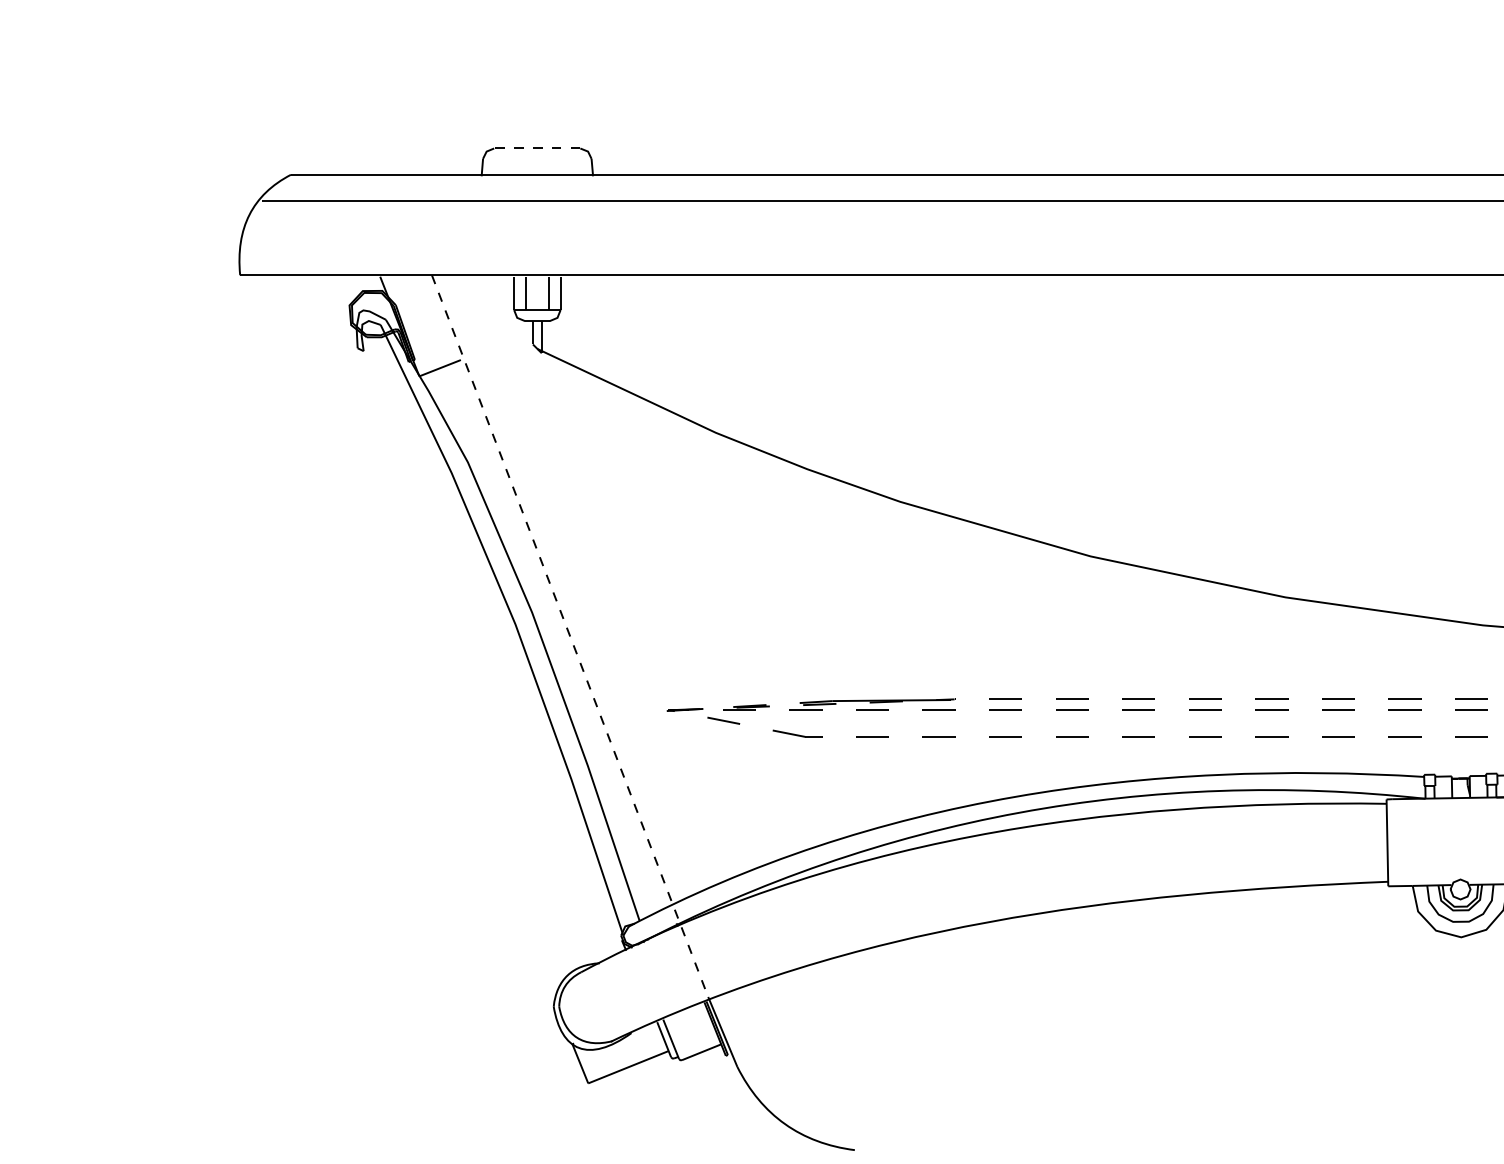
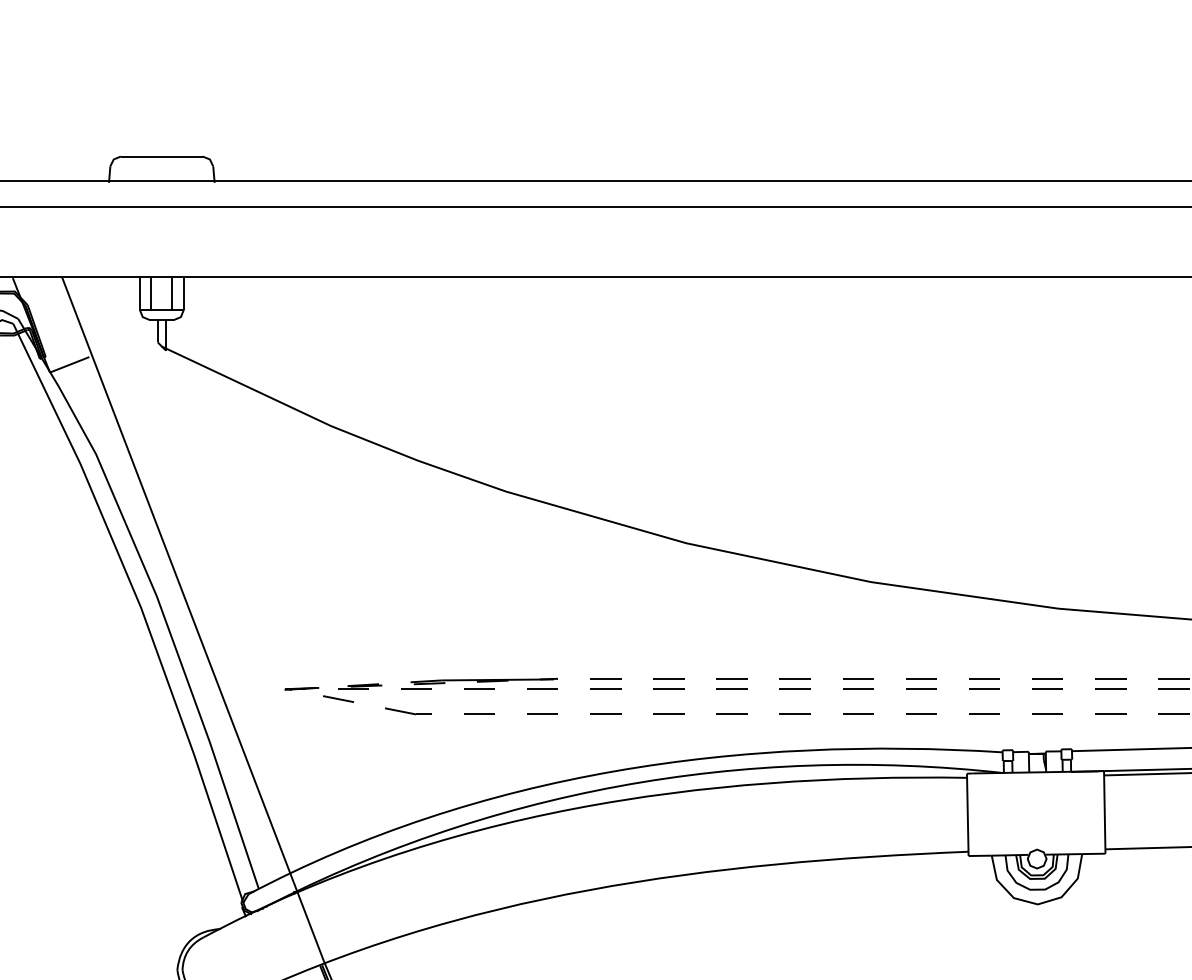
line: (536, 148) -> (161, 156), dashed -> solid
line: (570, 636) -> (193, 619), dashed -> solid

